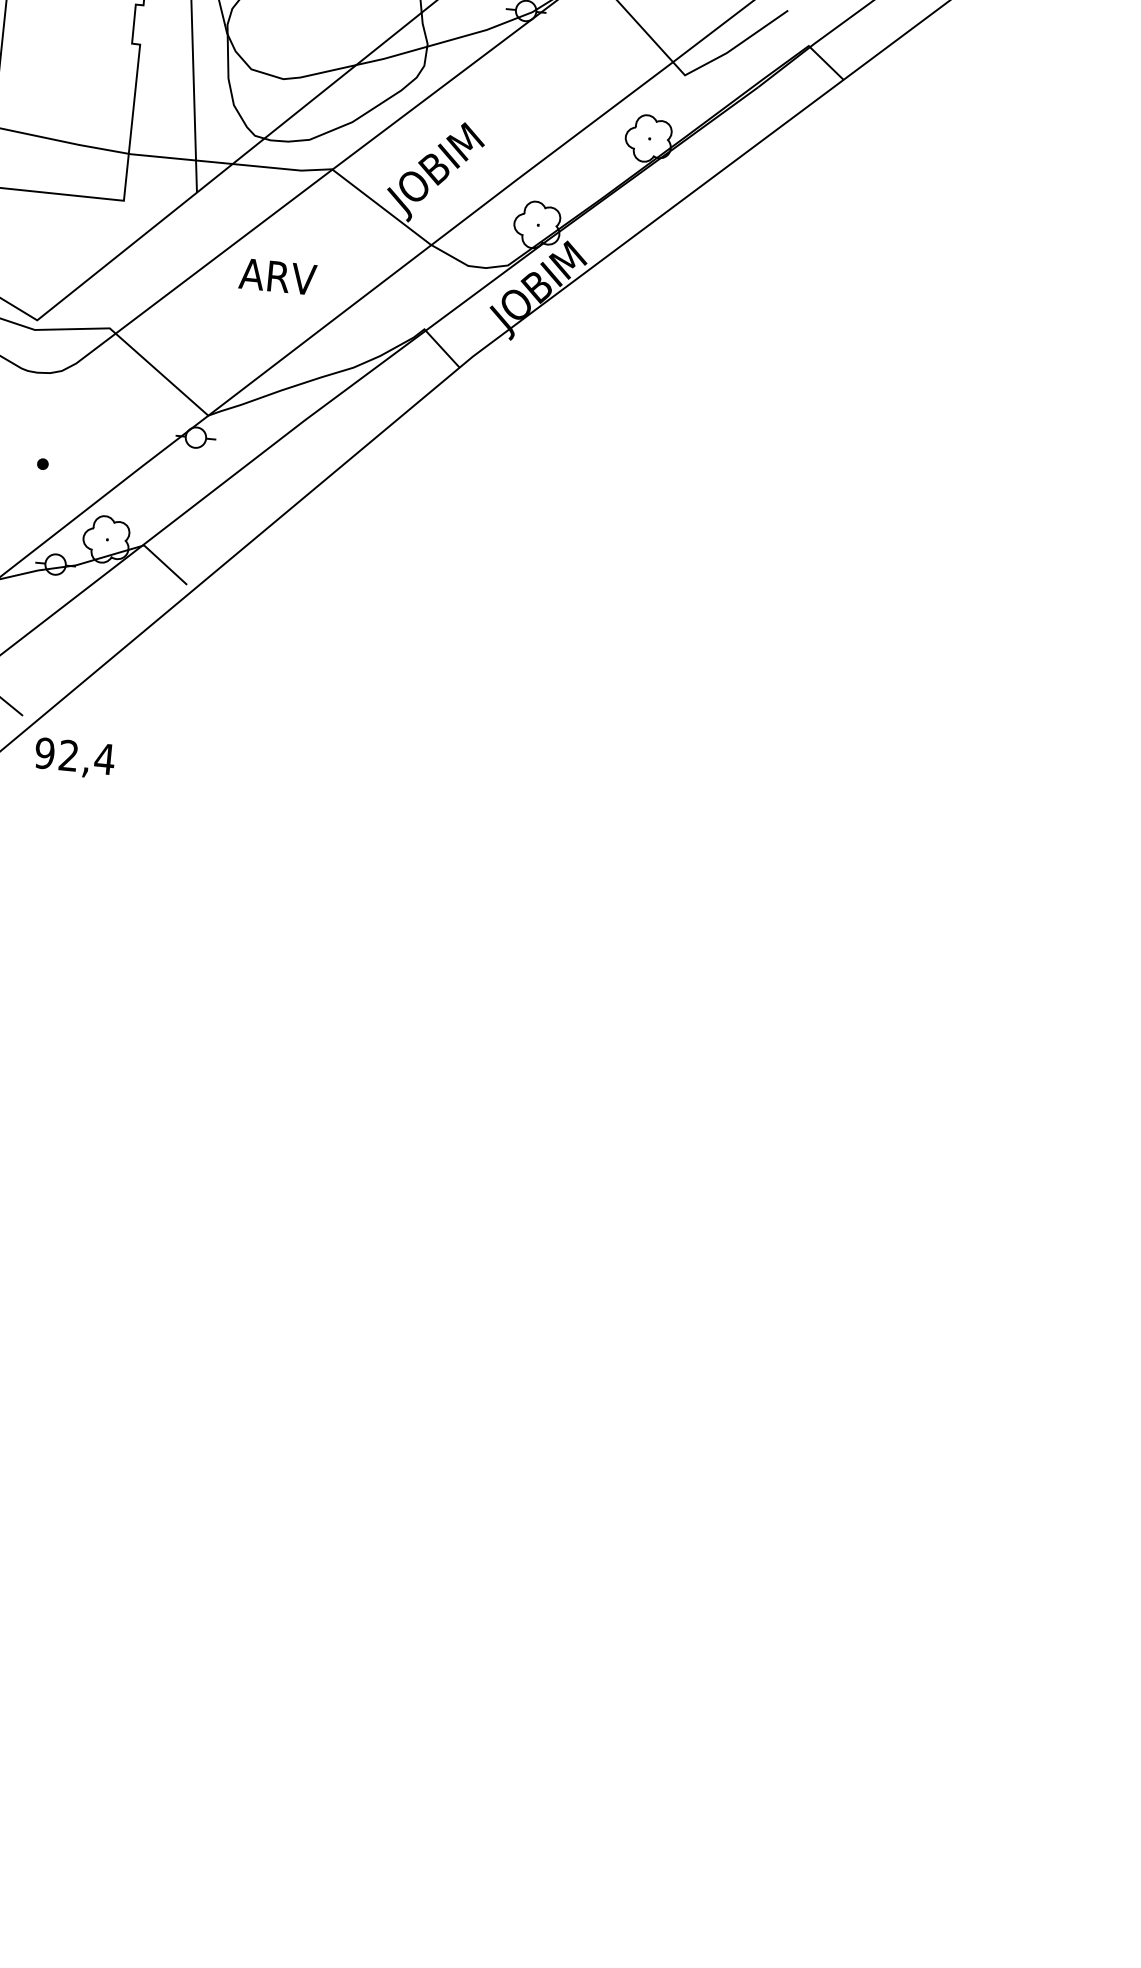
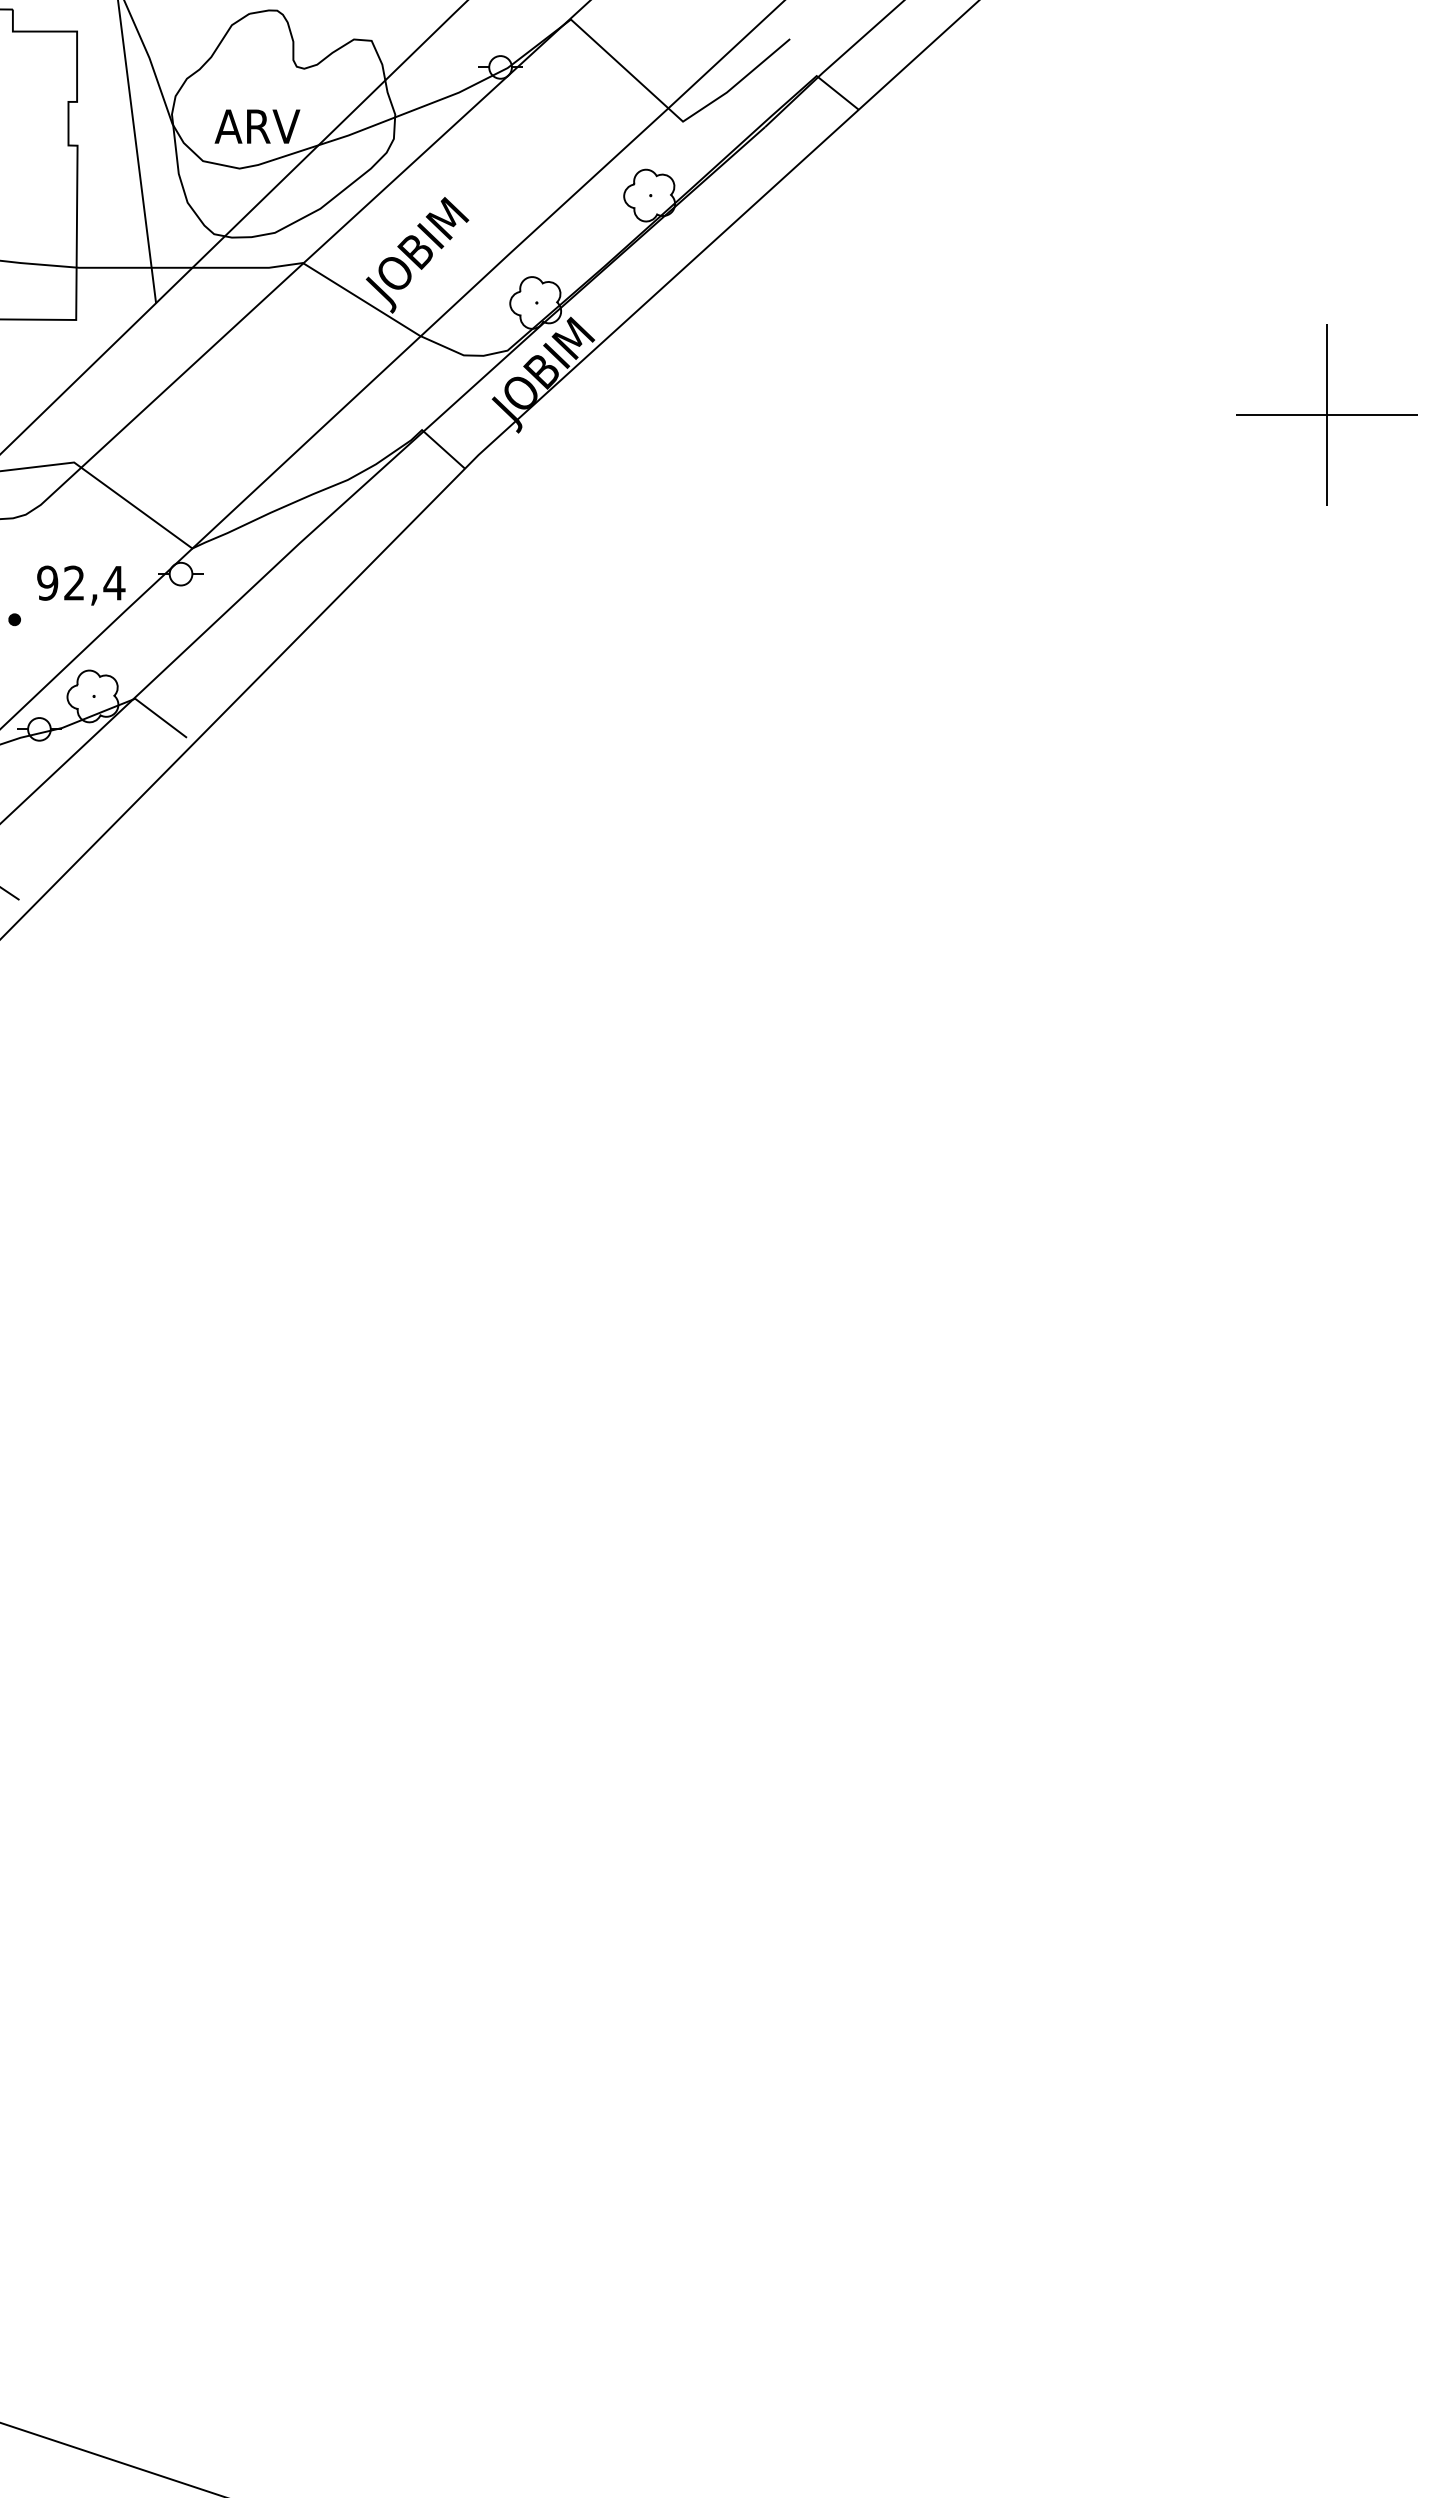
text: (277, 276) -> (257, 126), moved
text: (75, 758) -> (81, 585), moved

